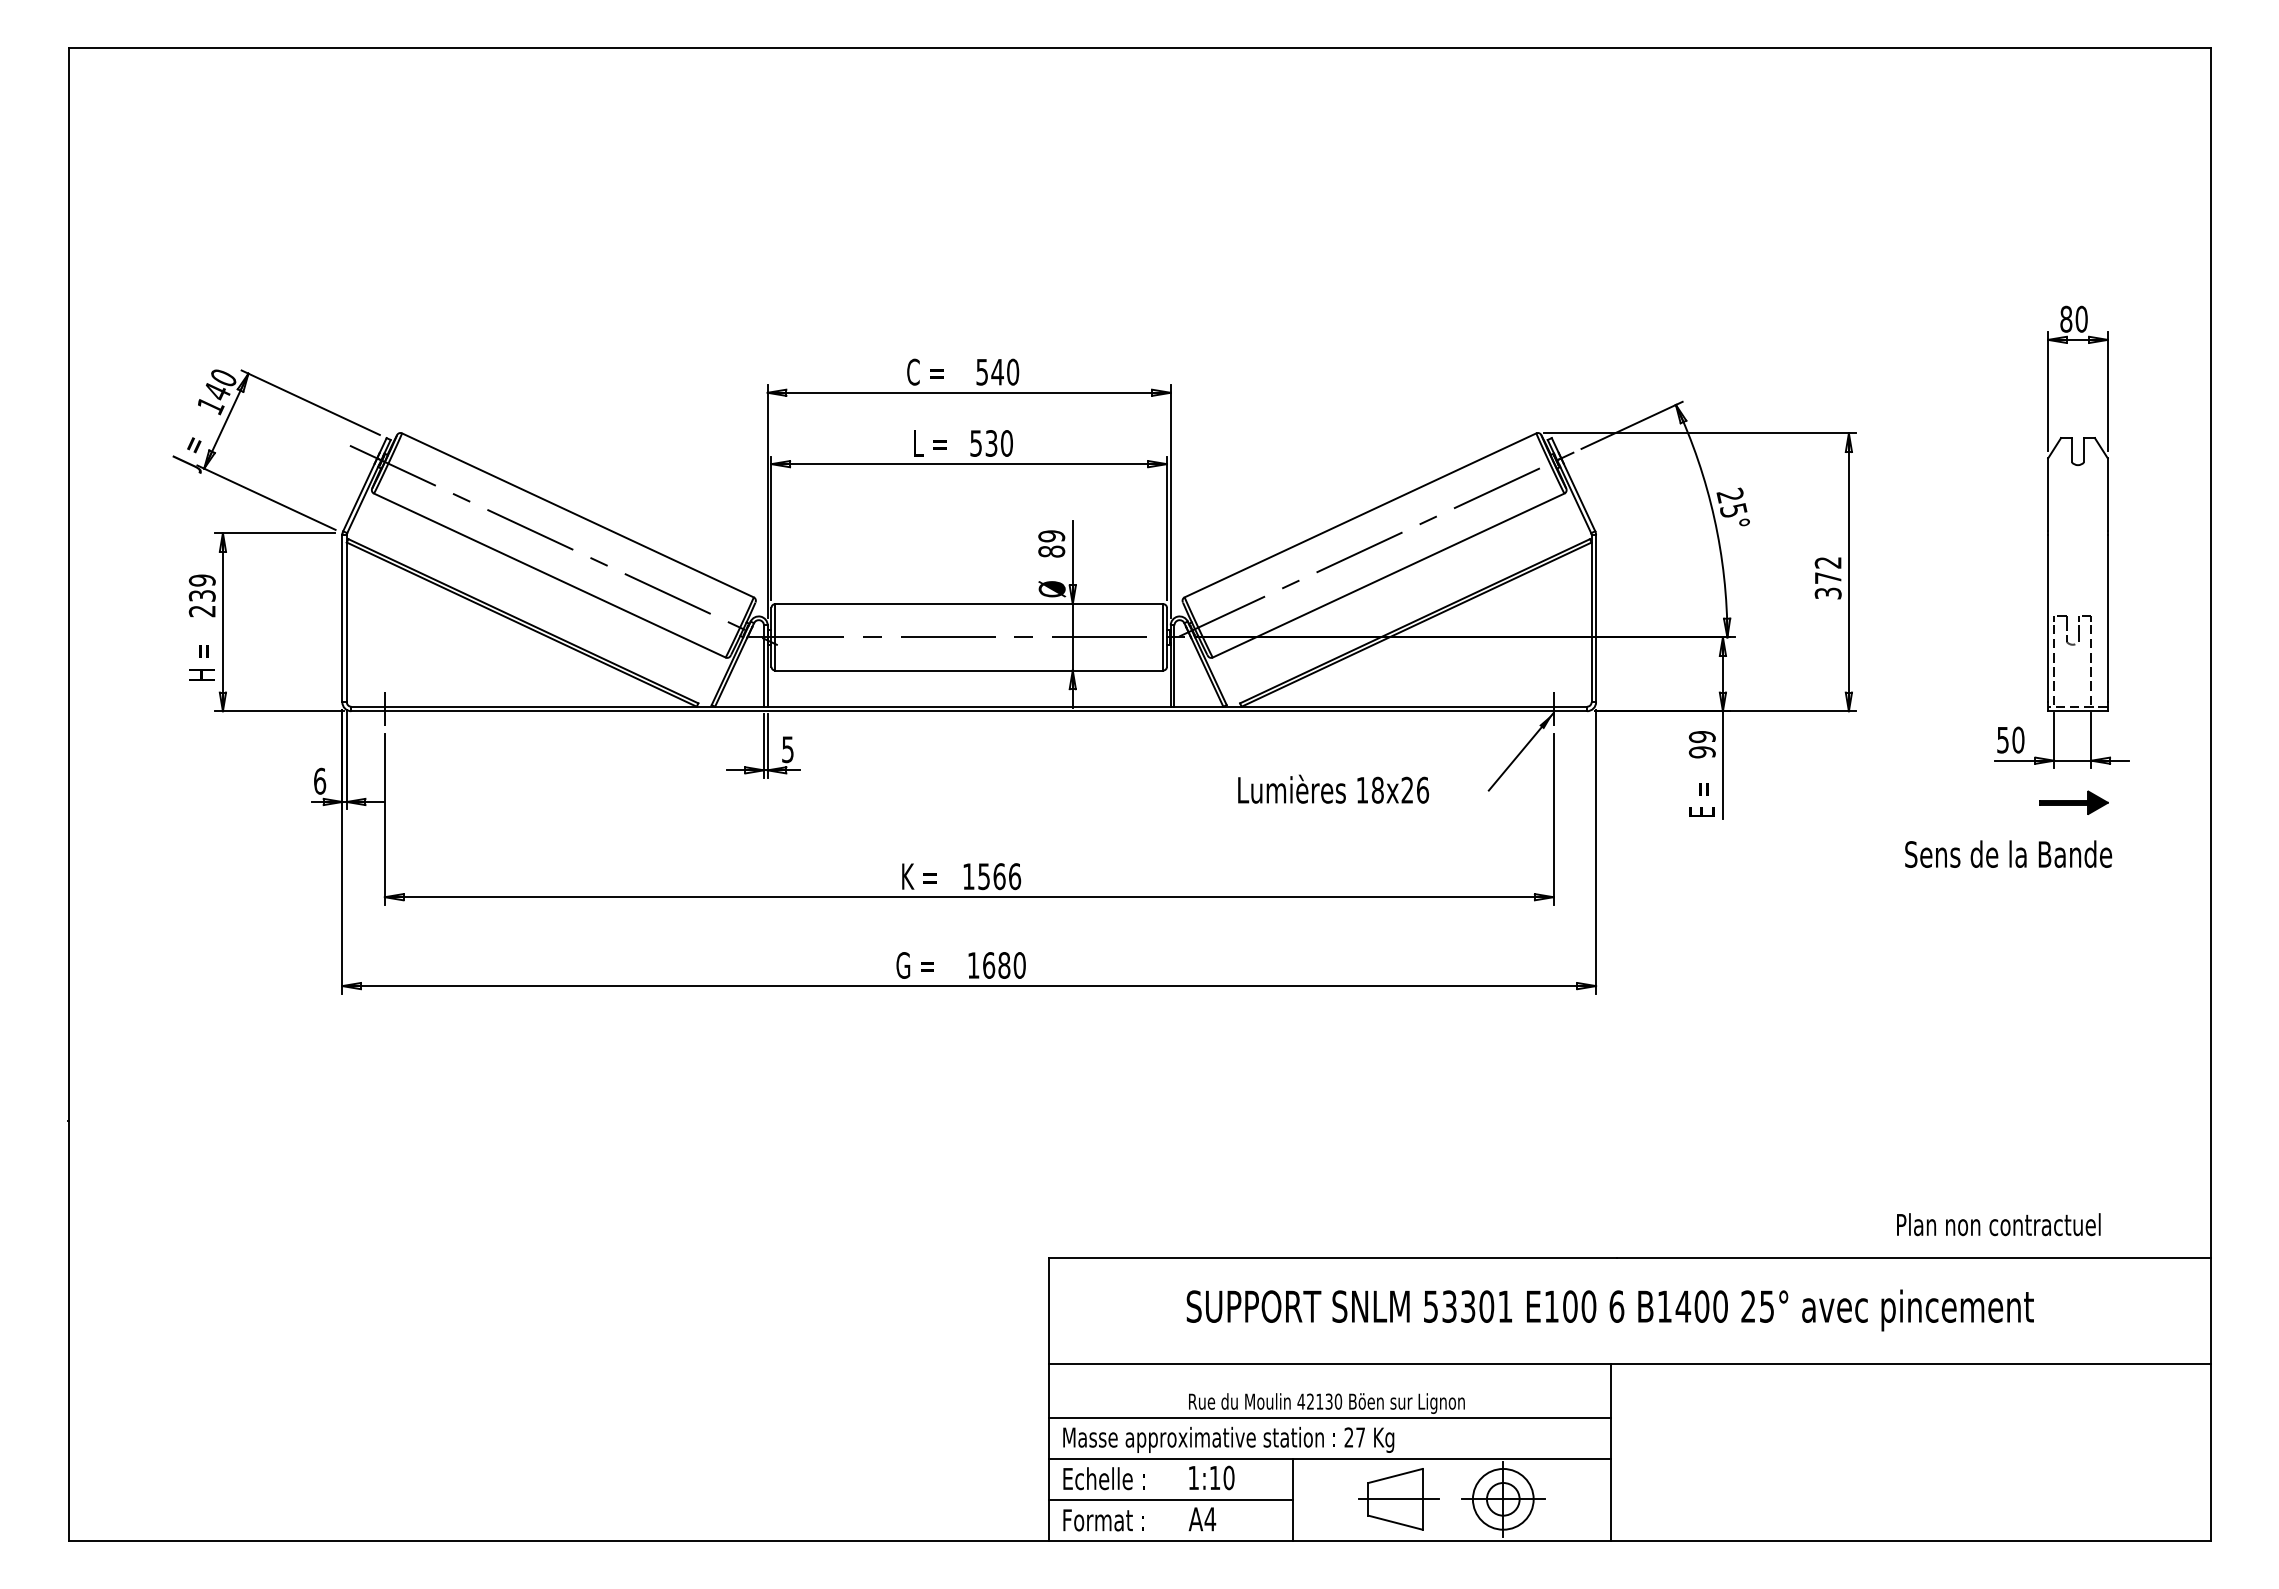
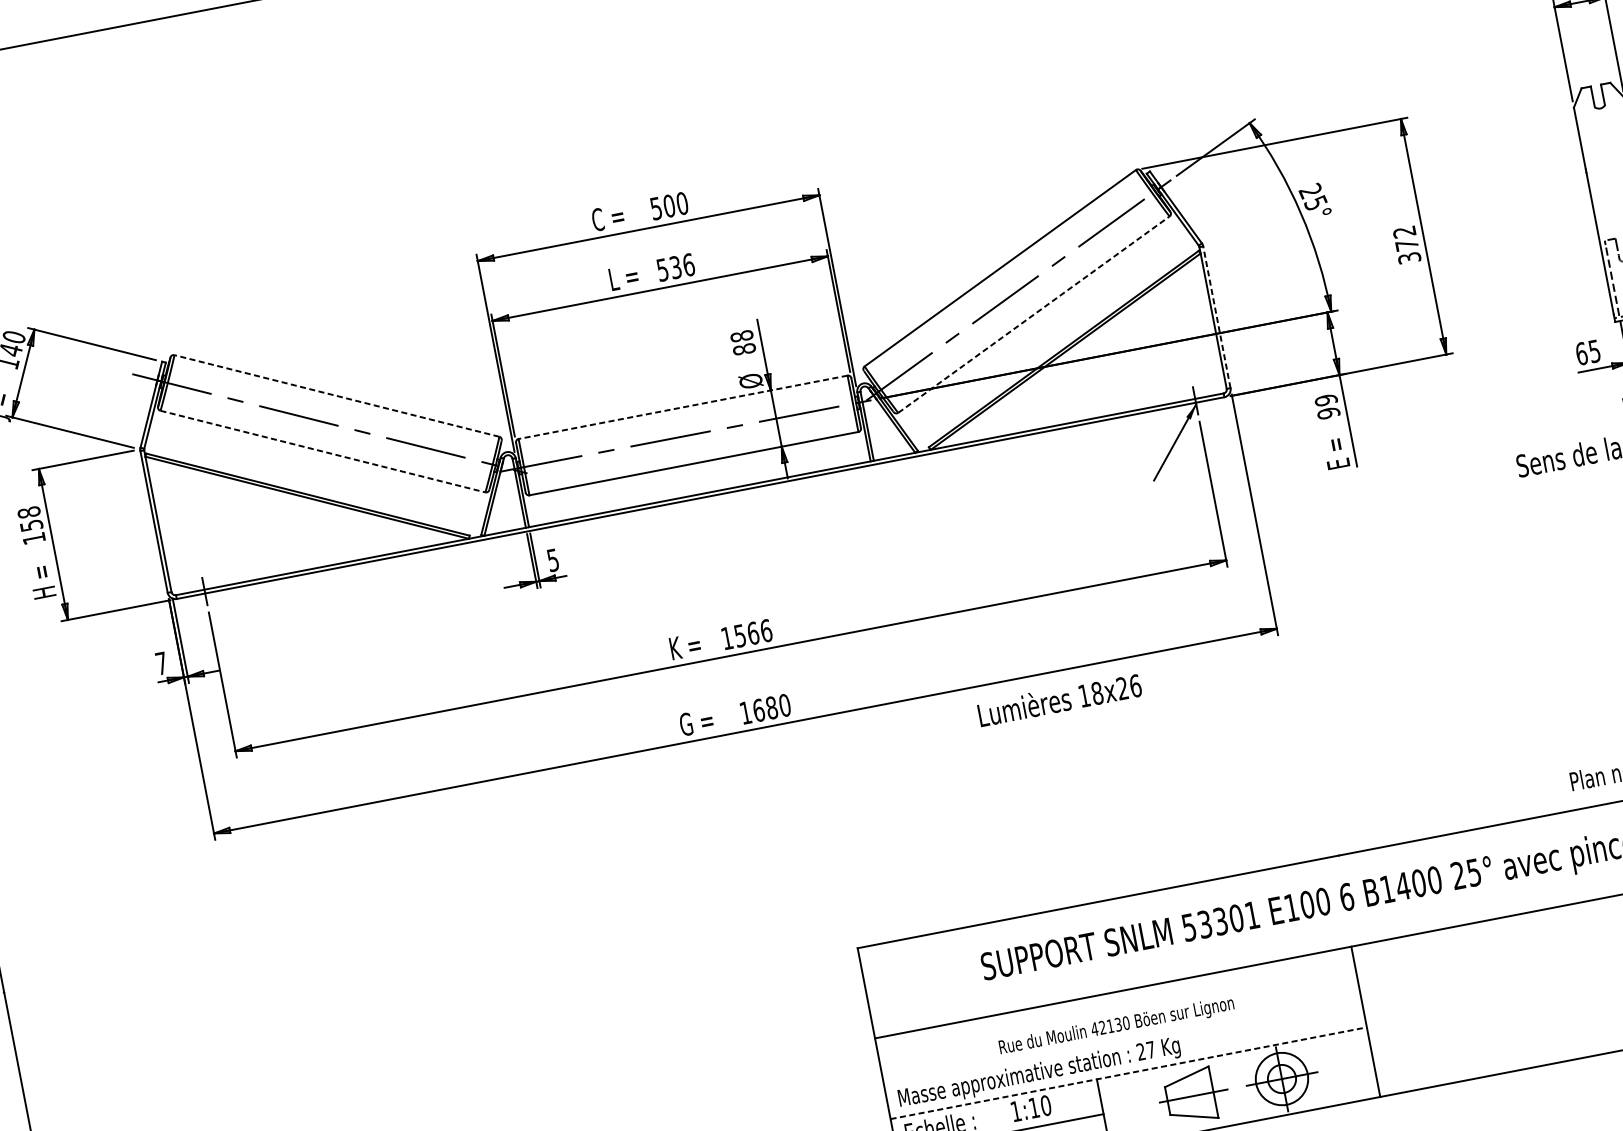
text: (997, 371) -> (669, 205), 540 -> 500
text: (1007, 443) -> (689, 264), 530 -> 536
line: (577, 515) -> (336, 396), solid -> dashed
text: (1051, 536) -> (741, 336), 89 -> 88
line: (550, 575) -> (323, 451), solid -> dashed
line: (1389, 575) -> (1034, 314), solid -> dashed
text: (201, 595) -> (30, 525), 239 -> 158
line: (968, 604) -> (682, 407), solid -> dashed
line: (1596, 618) -> (1217, 317), solid -> dashed
text: (2010, 739) -> (1587, 352), 50 -> 65
text: (320, 780) -> (161, 662), 6 -> 7
text: (1333, 788) -> (1059, 699), moved
line: (1330, 1418) -> (1122, 1038), removed
line: (1330, 1459) -> (1129, 1073), solid -> dashed

